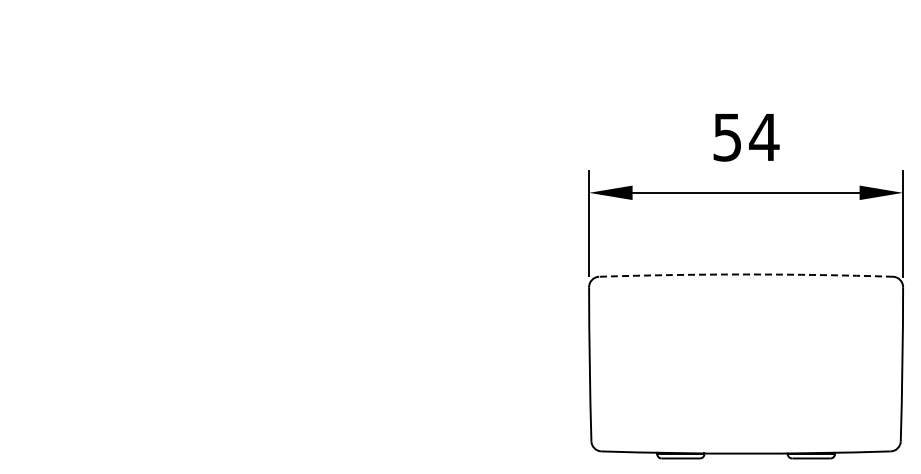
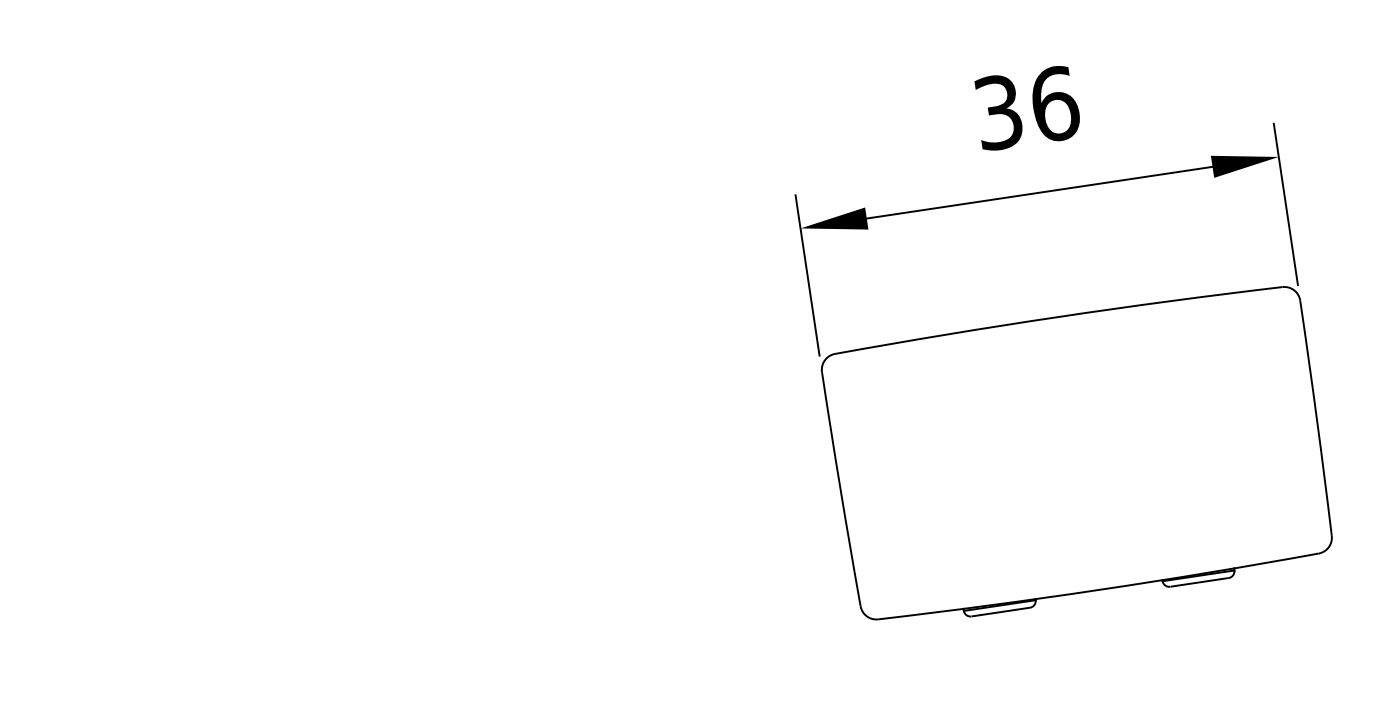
text: (746, 137) -> (1027, 108), 54 -> 36
arc: (746, 274) -> (1058, 316), dashed -> solid

